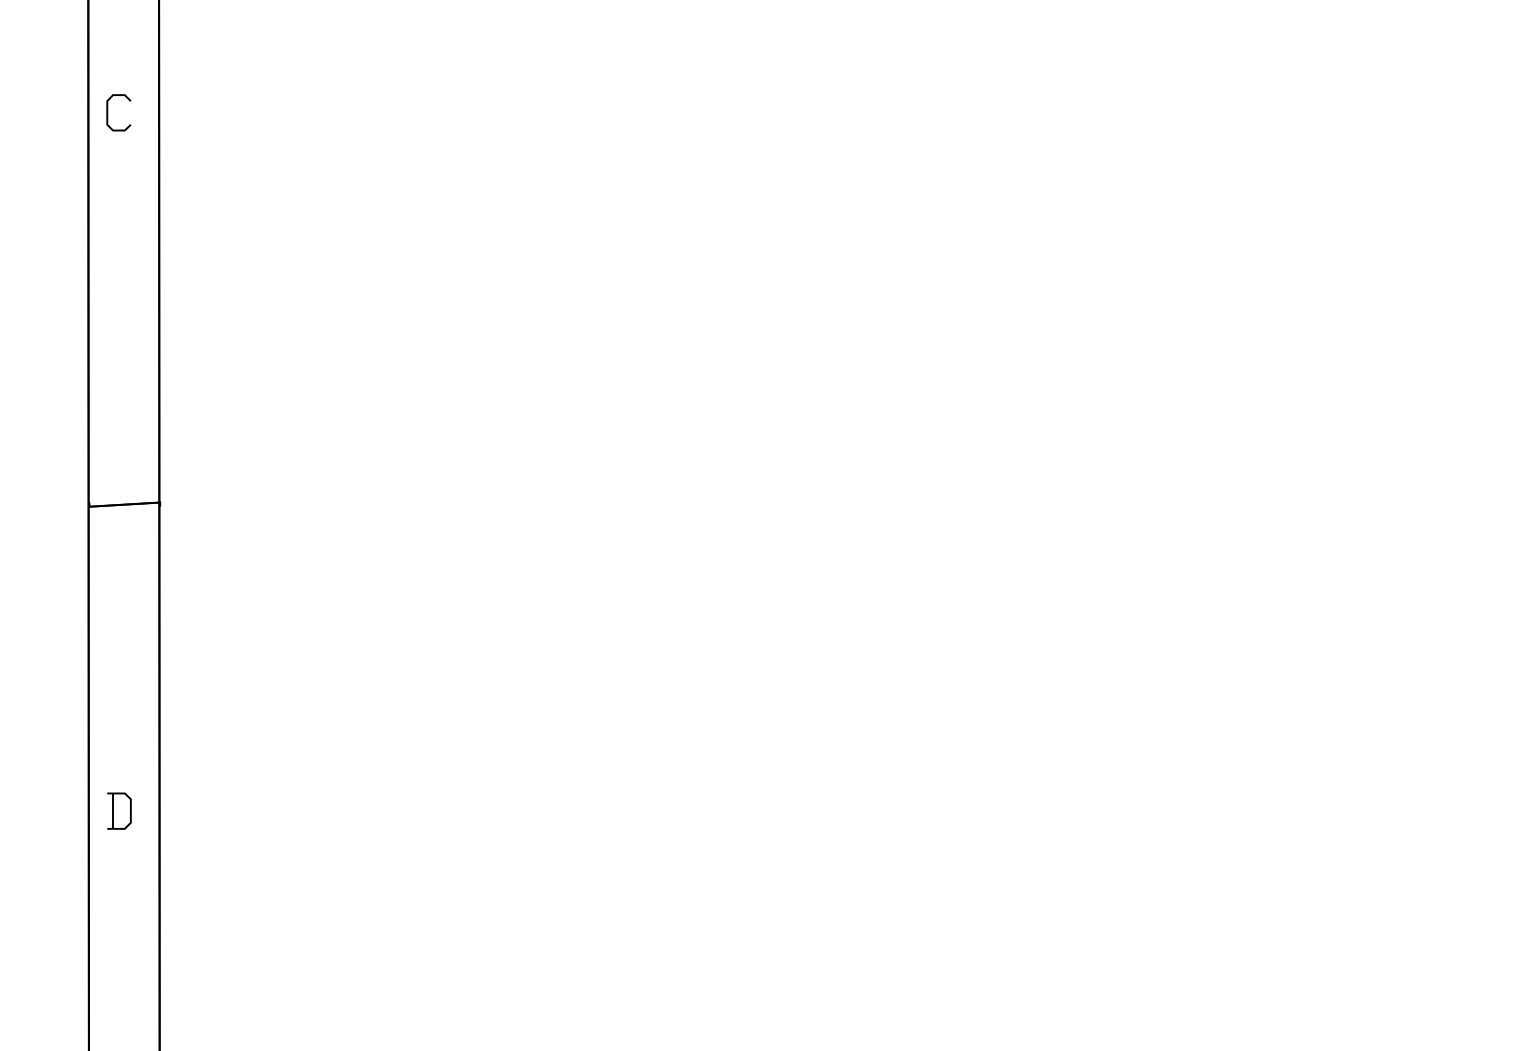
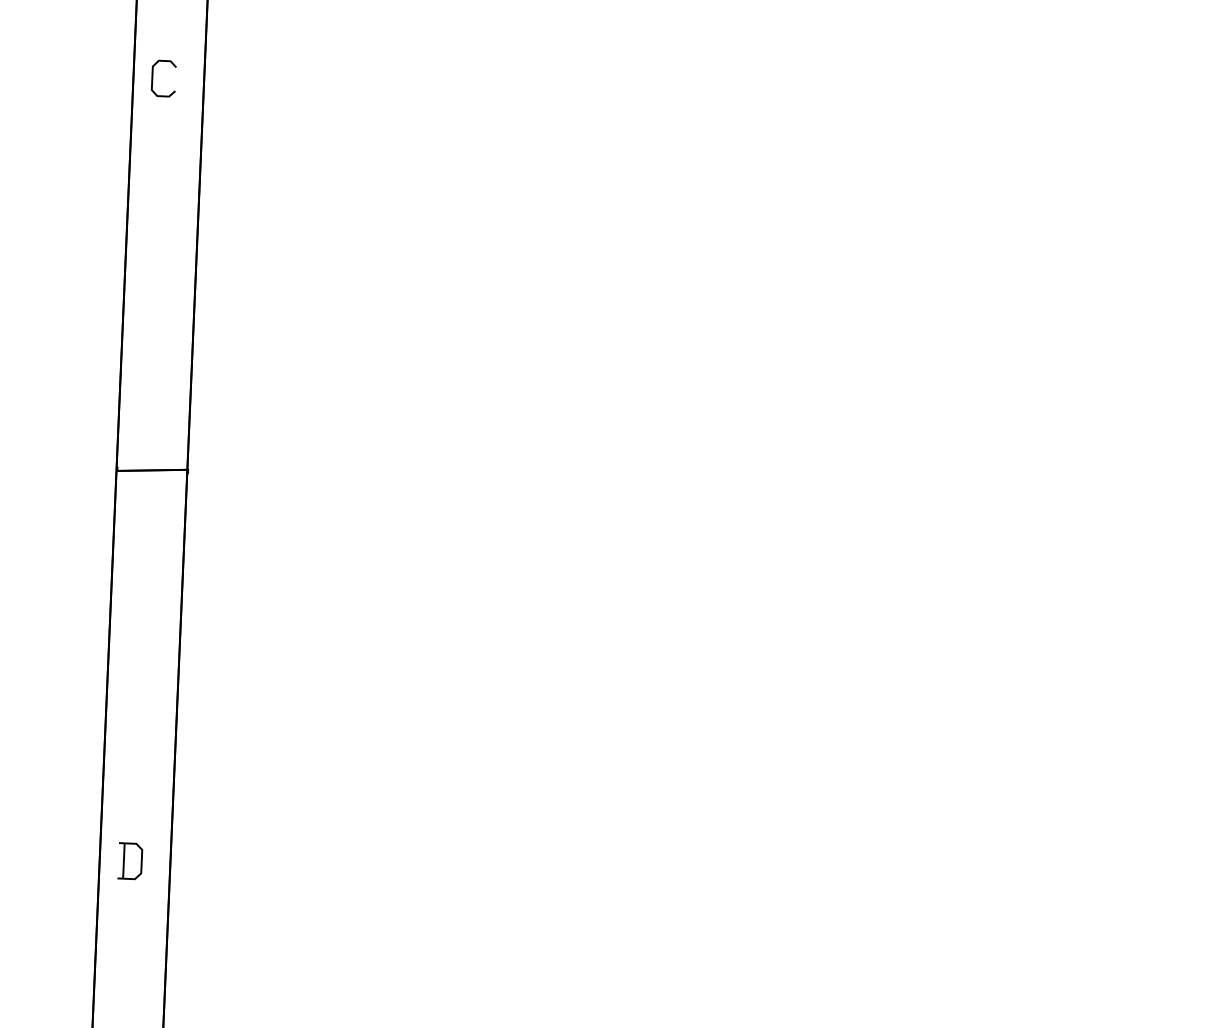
part: (119, 810) -> (130, 860), moved

